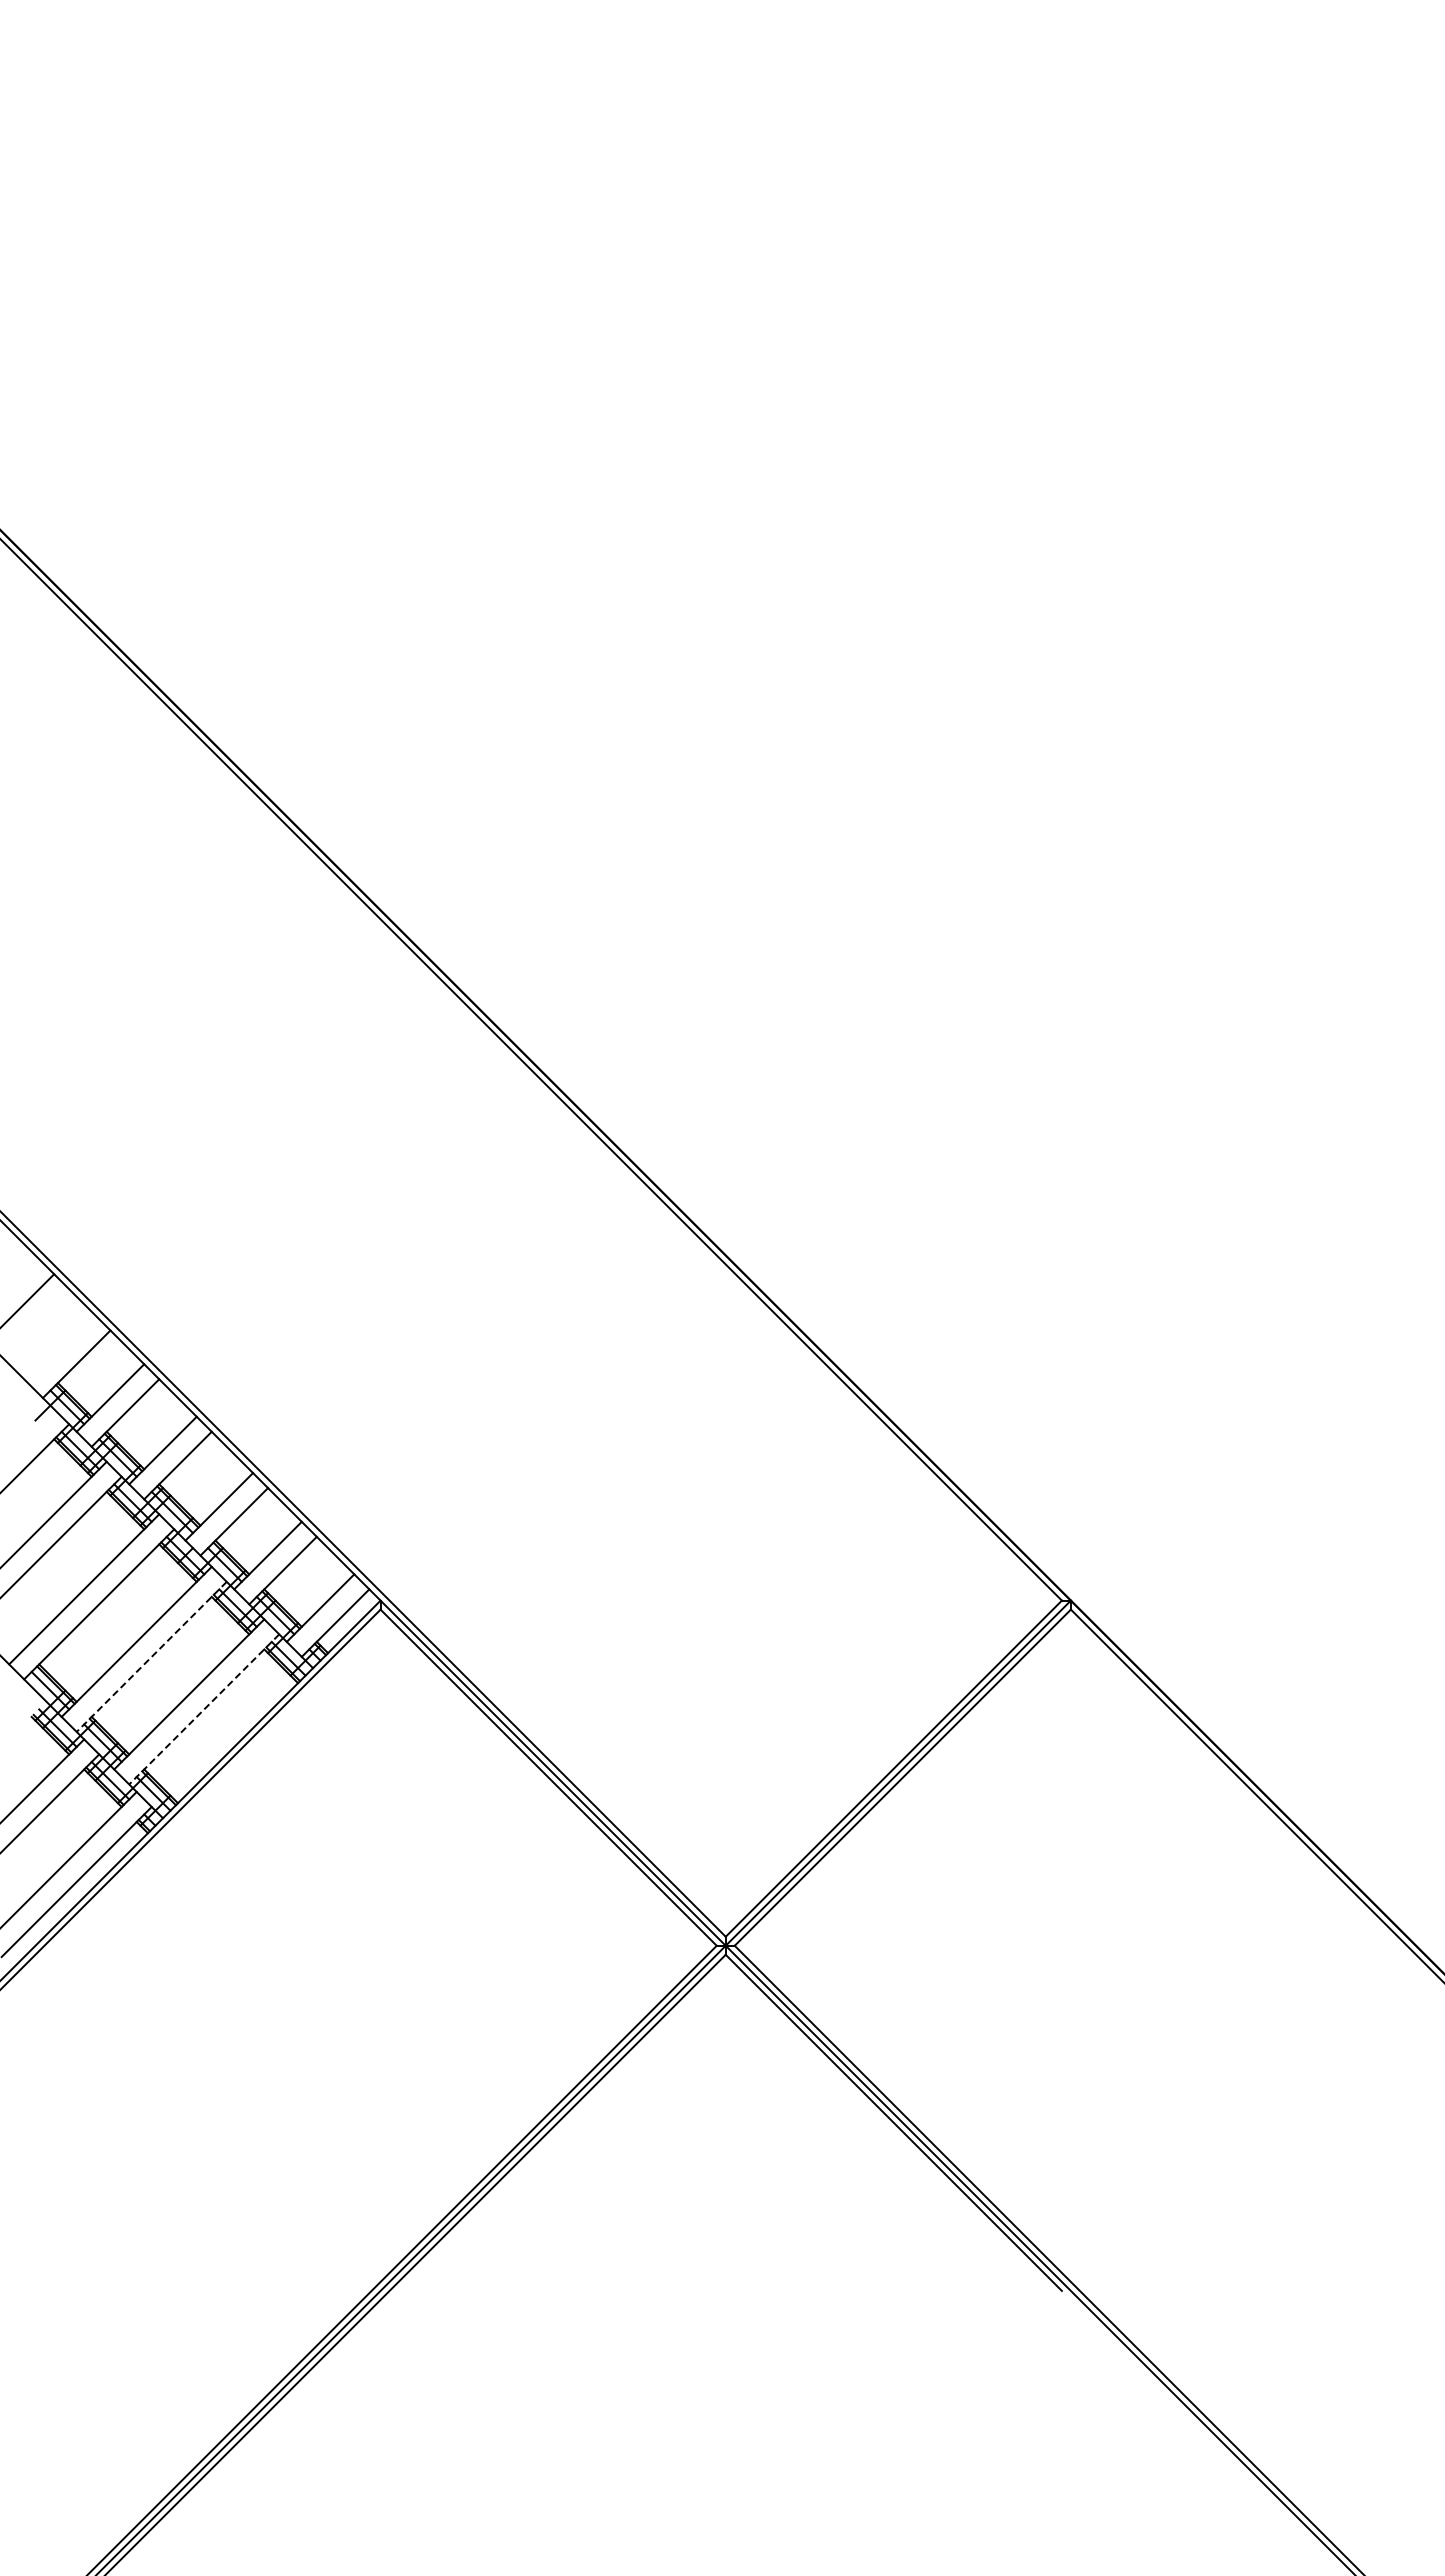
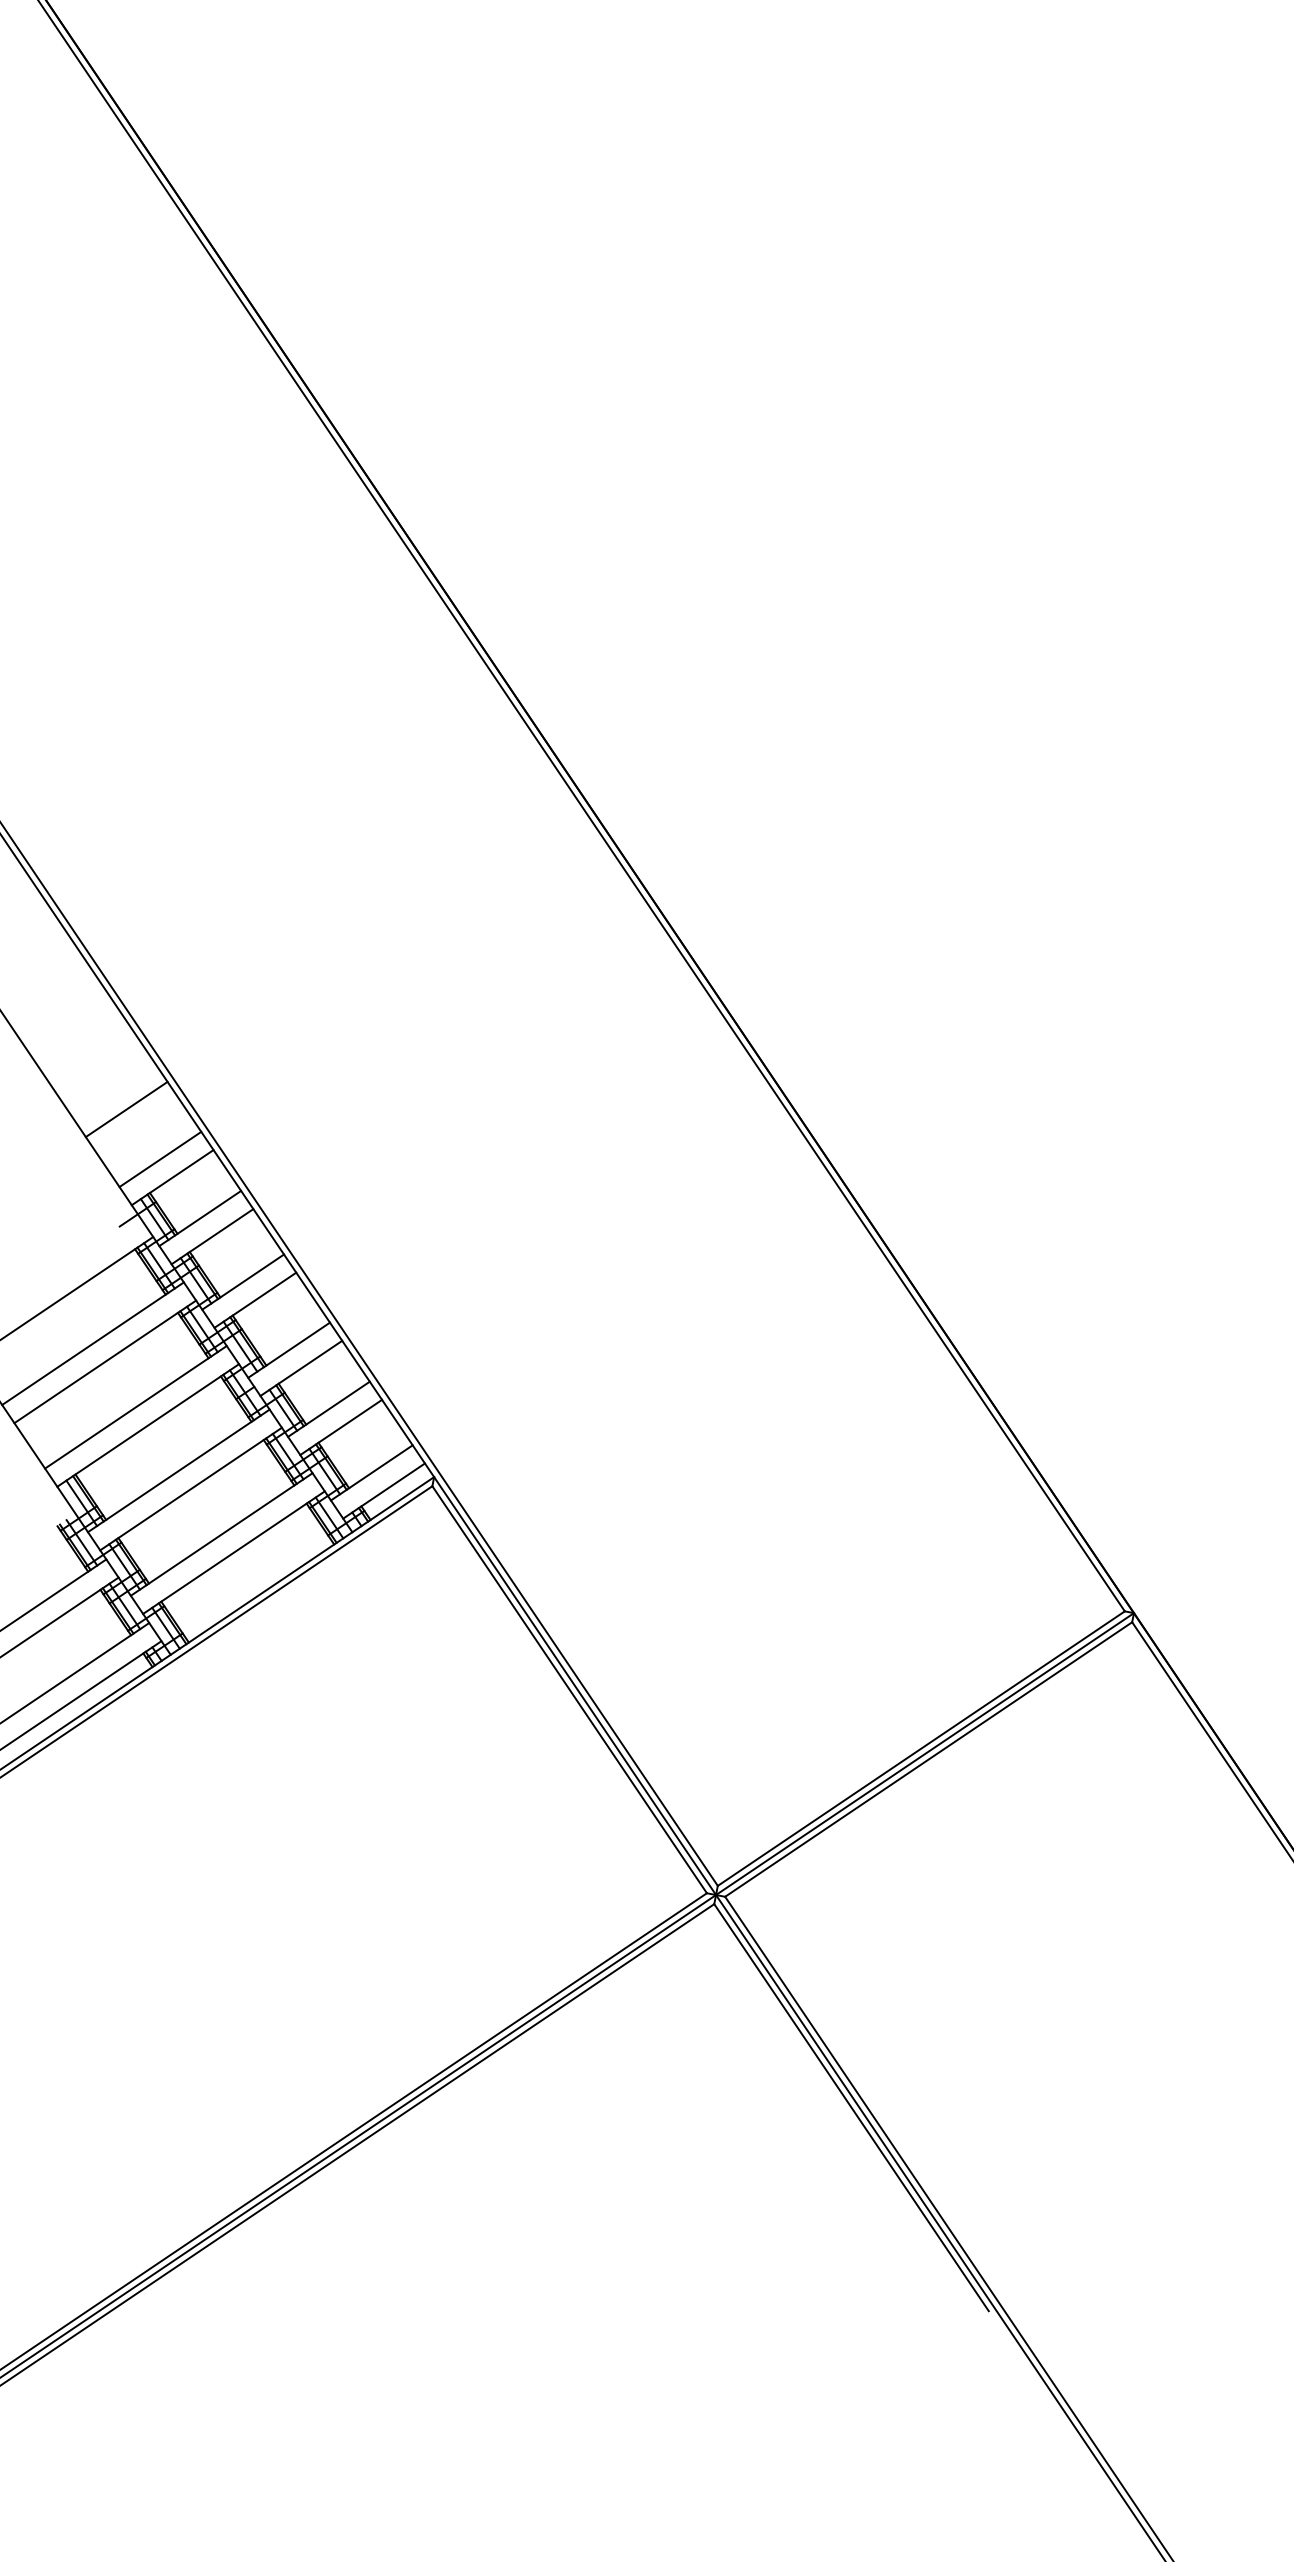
line: (61, 1349) -> (160, 1159), added
line: (151, 1657) -> (190, 1489), dashed -> solid
line: (203, 1709) -> (233, 1552), dashed -> solid

